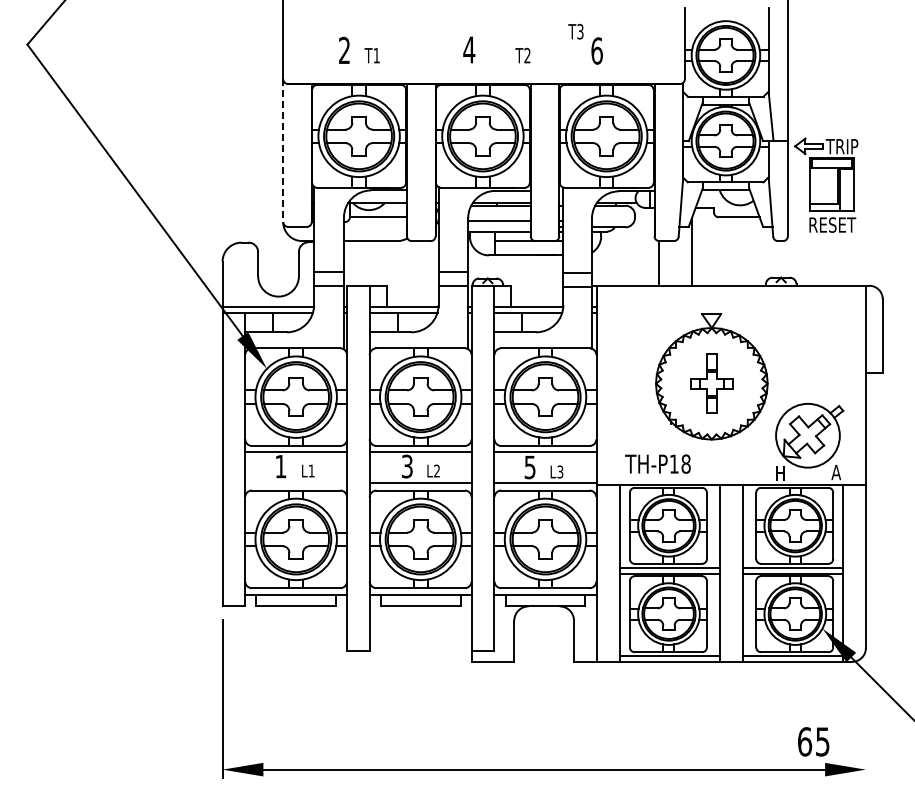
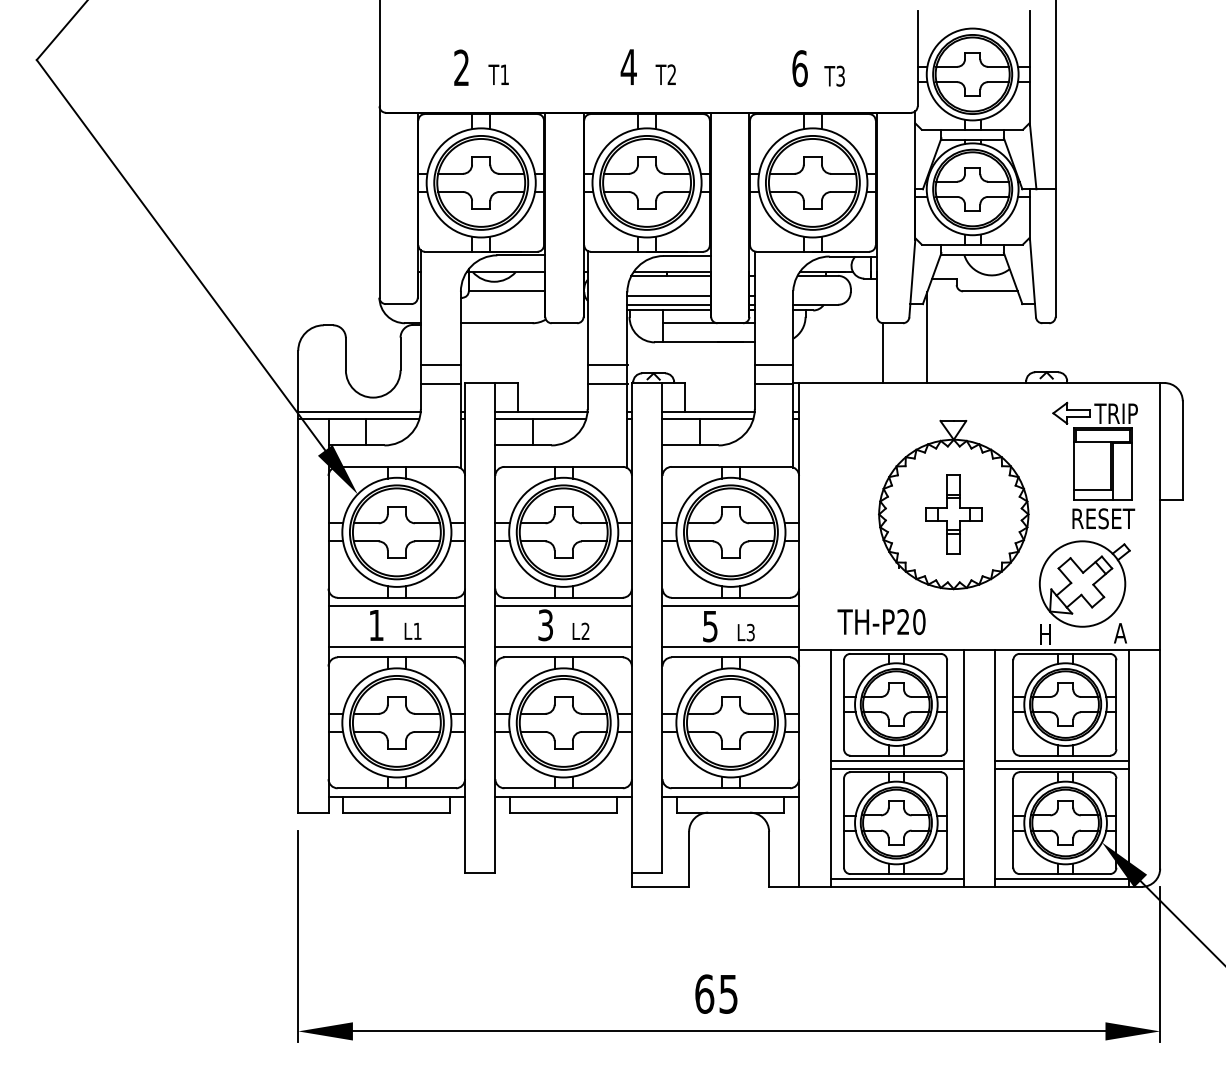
text: (575, 31) -> (834, 75), moved
text: (522, 55) -> (665, 74), moved
line: (283, 151) -> (379, 203), dashed -> solid
part: (826, 184) -> (1095, 464), moved
line: (499, 227) -> (669, 305), added
text: (679, 463) -> (910, 621), TH-P18 -> TH-P20
line: (296, 482) -> (397, 646), added
line: (865, 719) -> (1159, 964), added
text: (813, 741) -> (716, 993), moved

